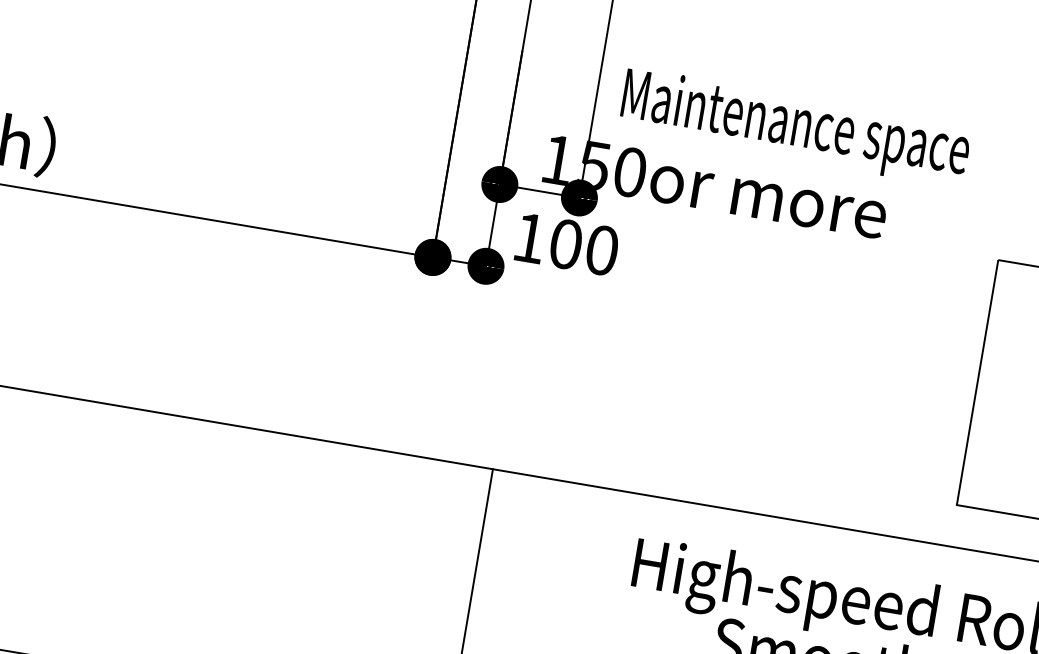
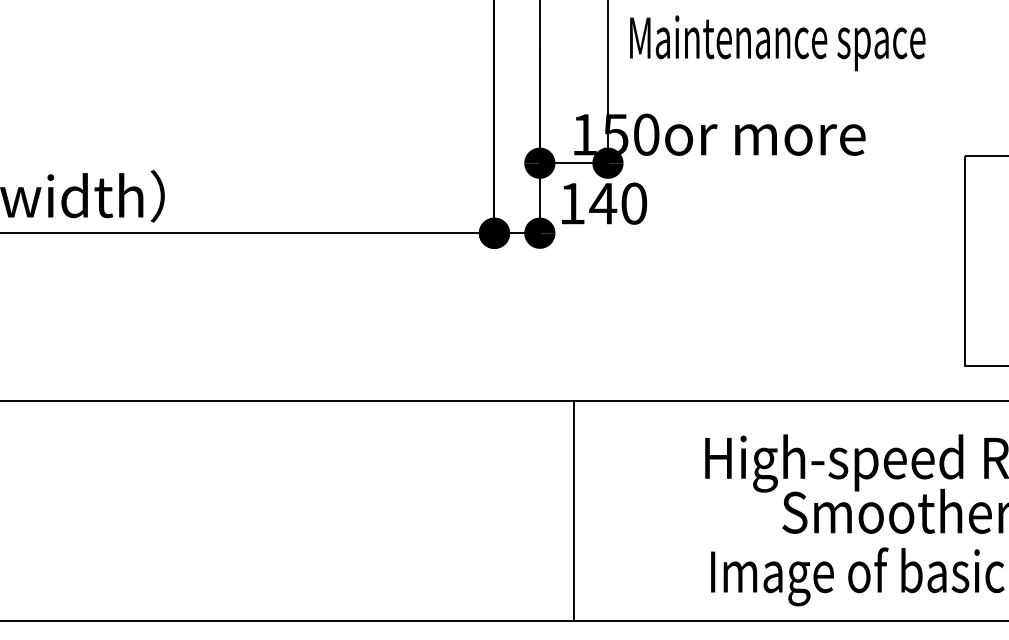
text: (795, 127) -> (777, 43), moved
text: (566, 244) -> (603, 203), 100 -> 140

